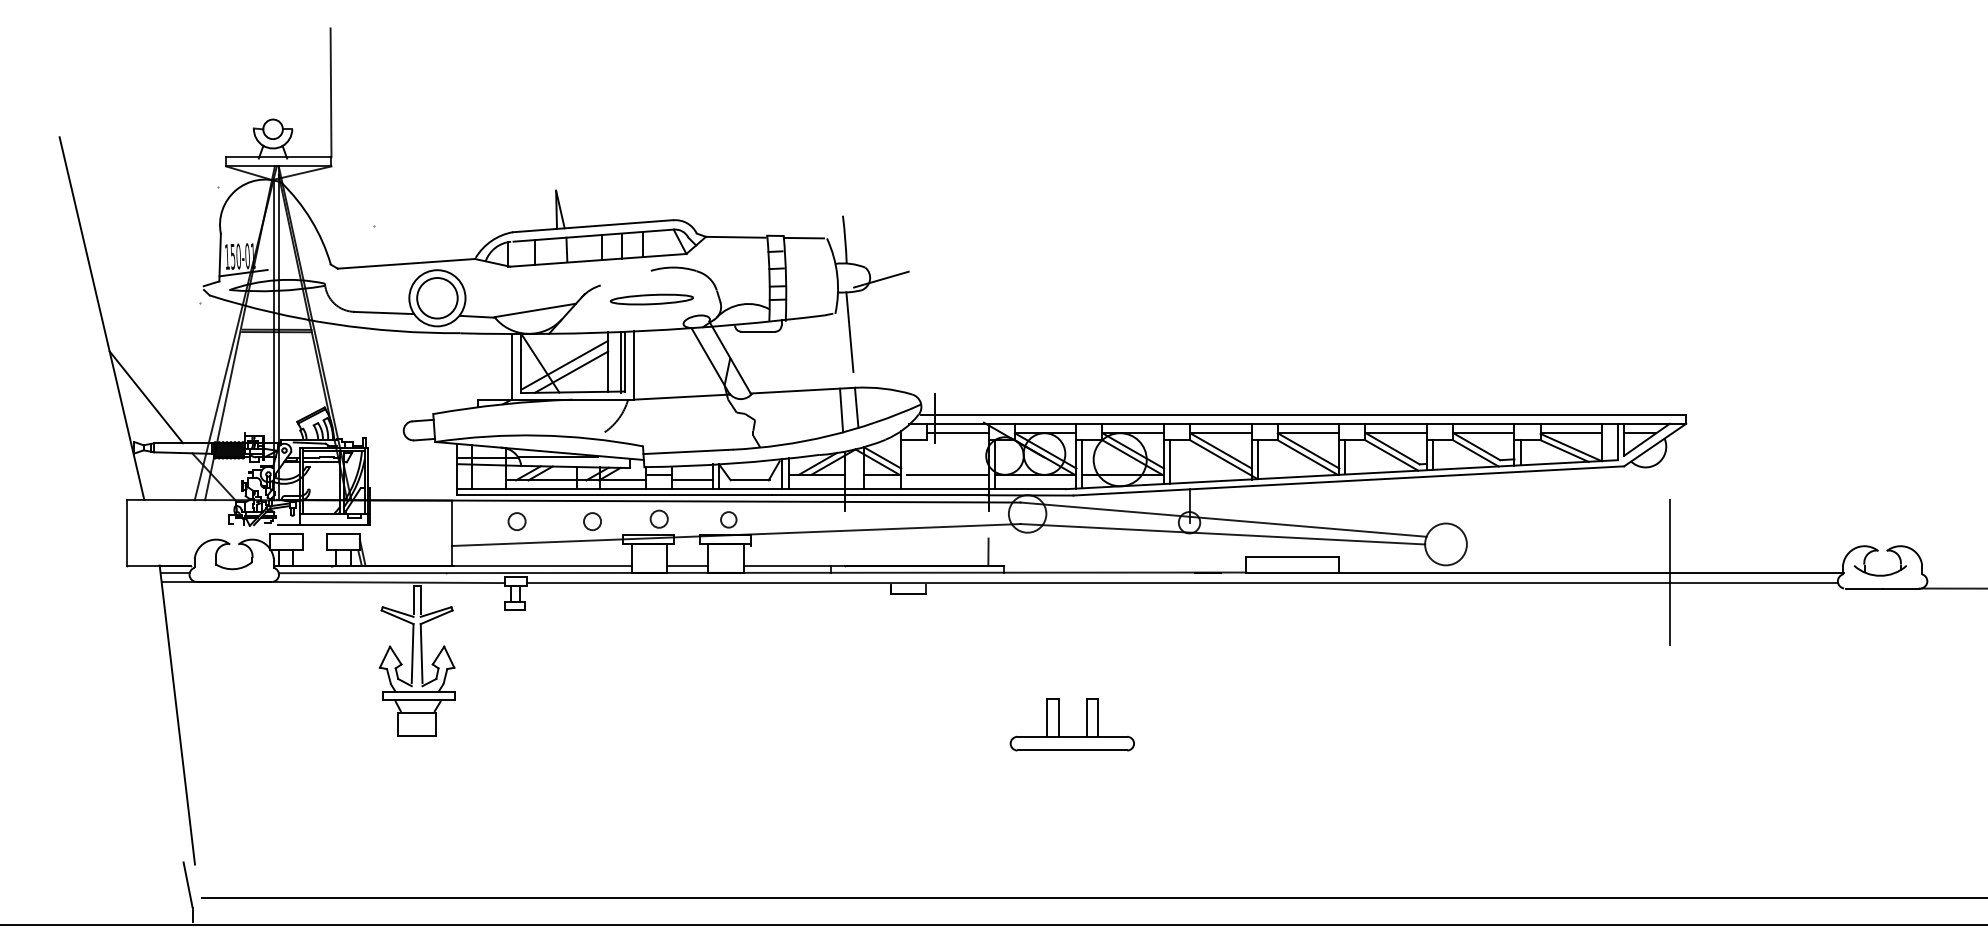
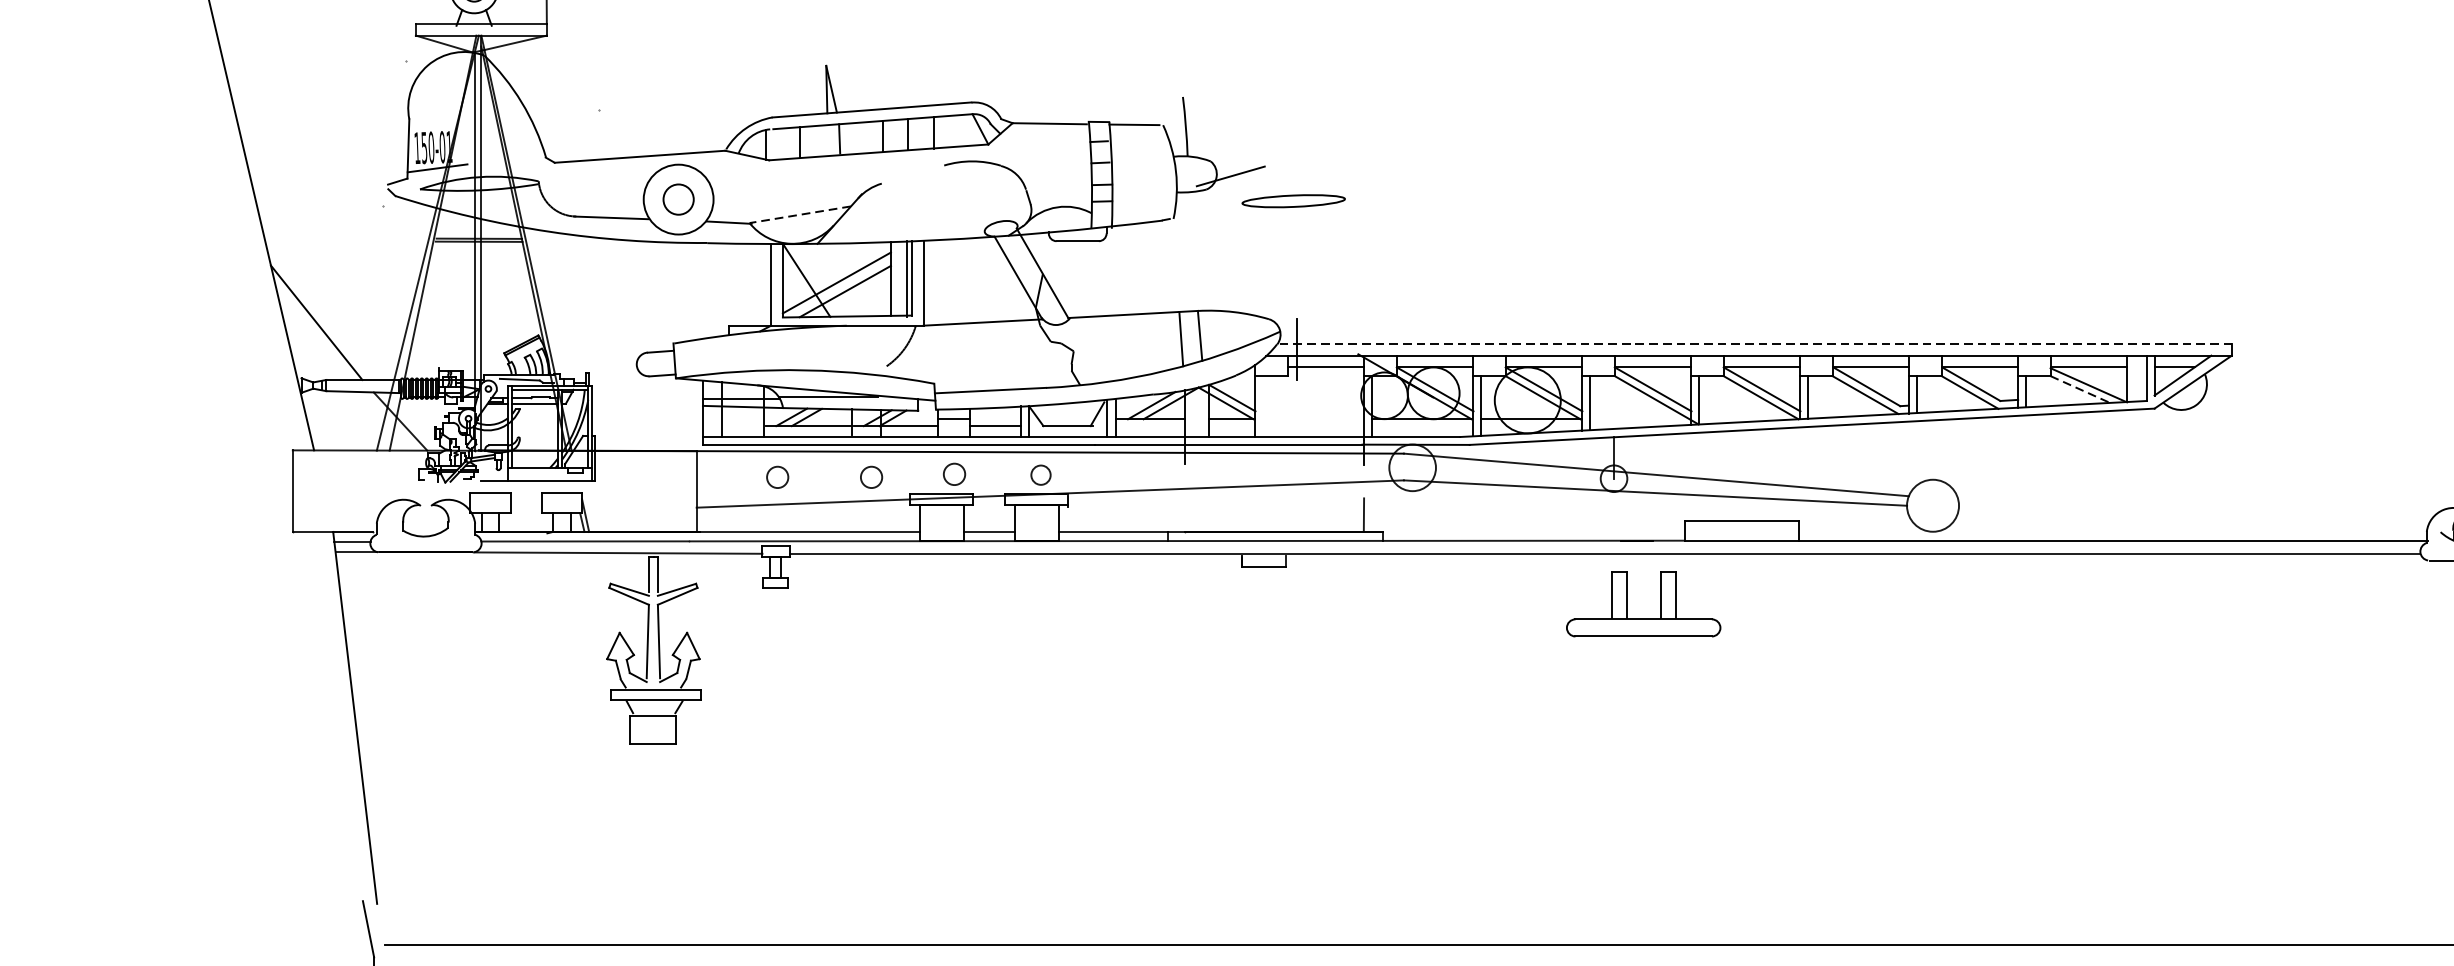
circle: (437, 298) -> (678, 199), size x0.6
part: (651, 299) -> (1293, 201), moved
line: (534, 310) -> (799, 214), solid -> dashed
line: (849, 332) -> (1191, 242), removed
line: (1303, 414) -> (1755, 344), solid -> dashed
line: (1565, 451) -> (2081, 390), solid -> dashed
line: (947, 474) -> (1313, 418), removed
line: (1670, 571) -> (2212, 539), removed
part: (1059, 724) -> (1627, 604), moved

